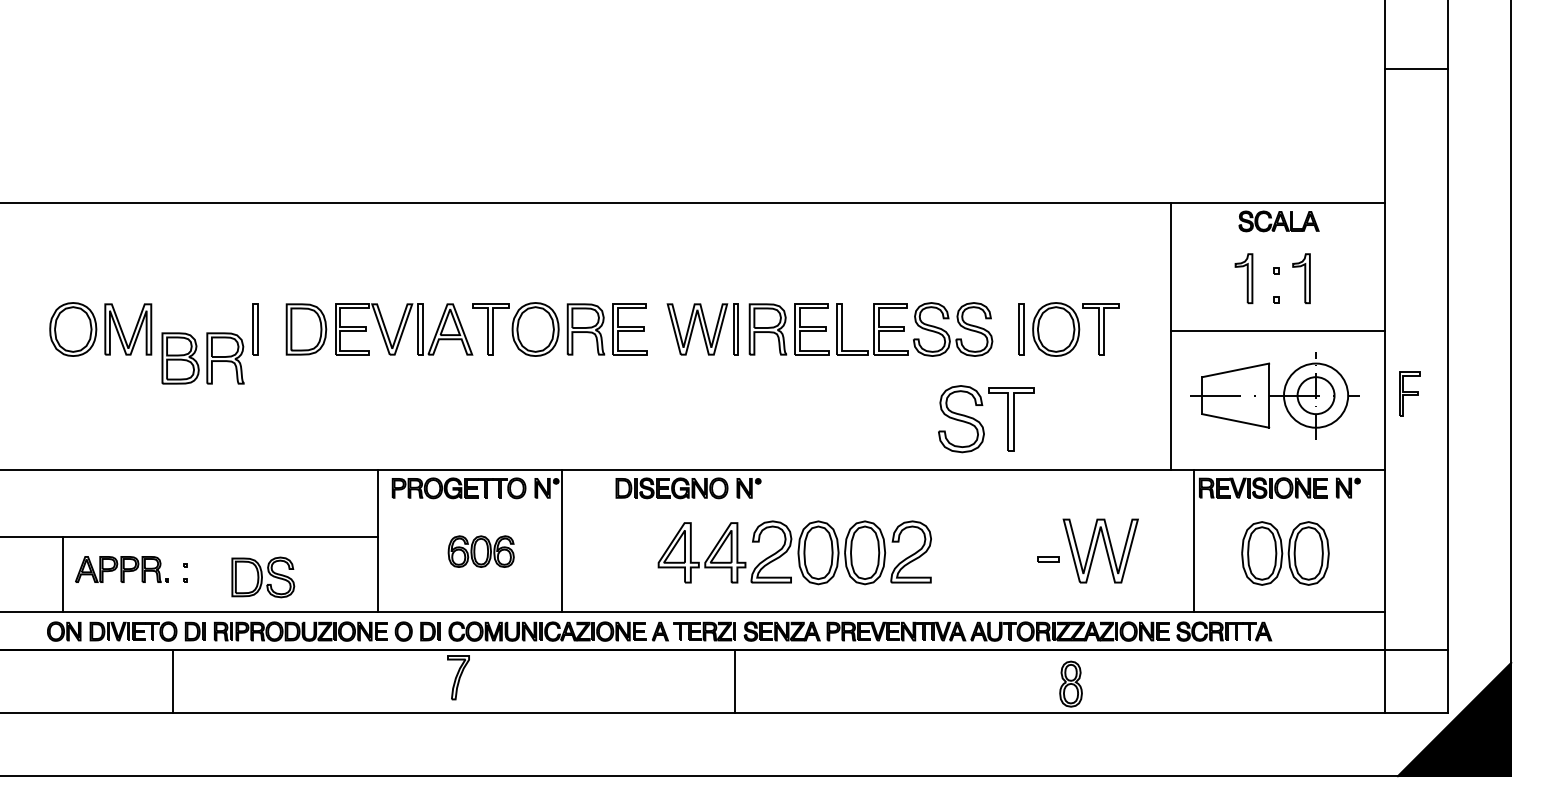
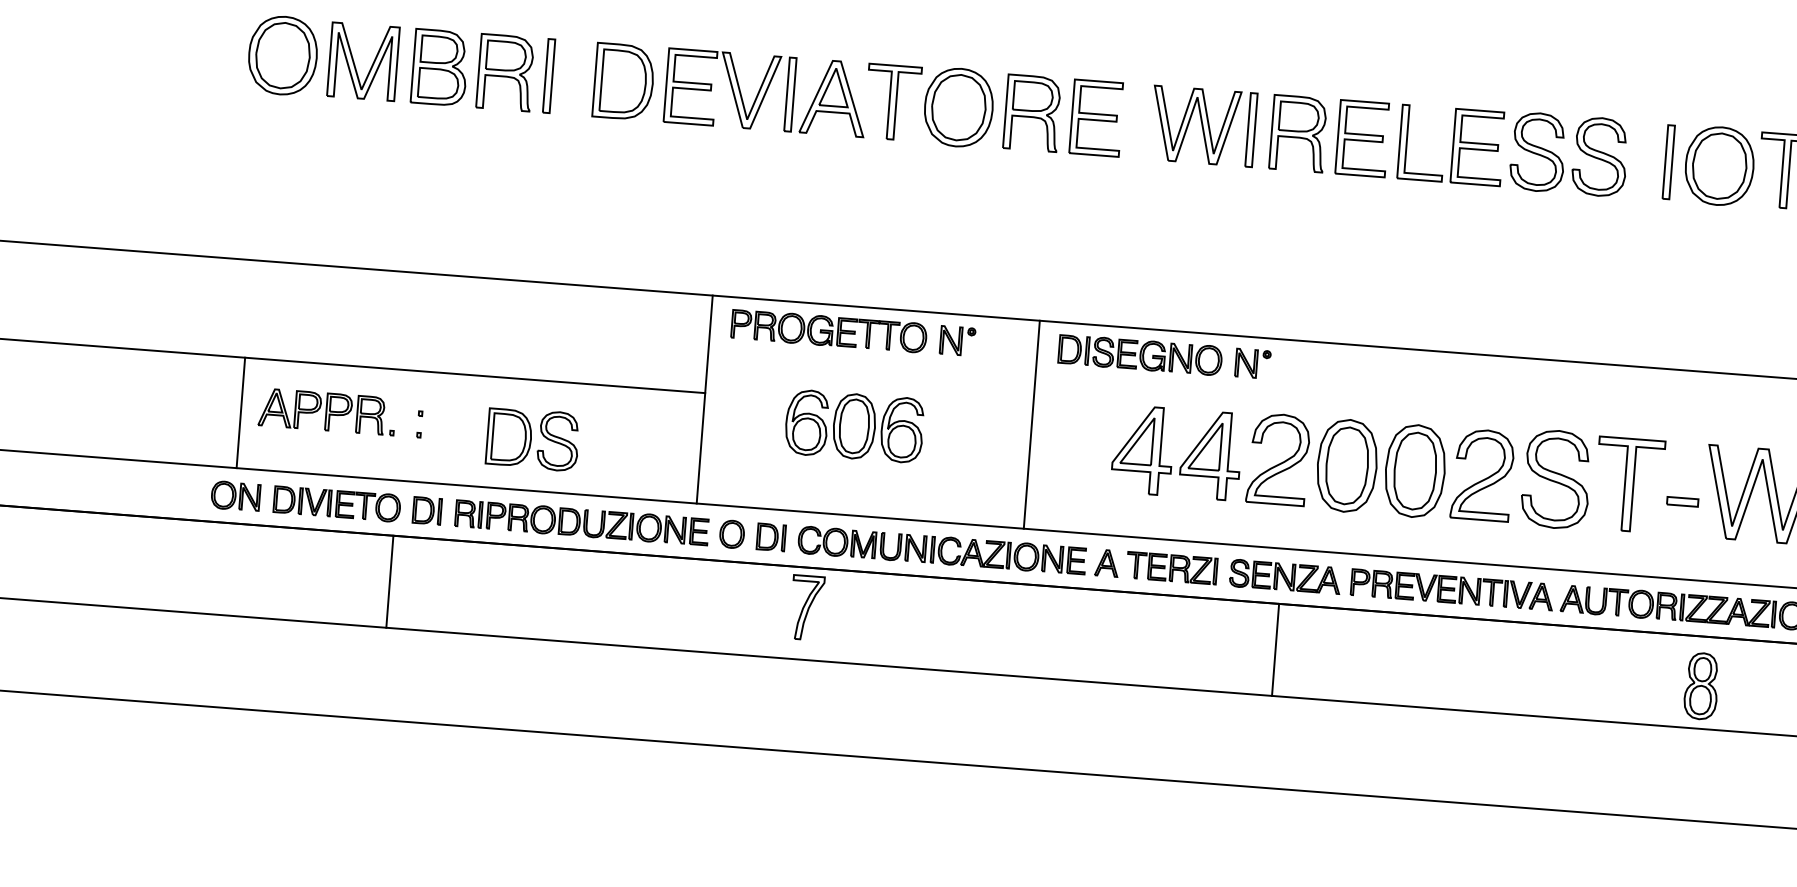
part: (202, 358) -> (471, 70), moved
part: (981, 423) -> (1585, 488), moved
line: (561, 541) -> (1031, 424), moved
part: (480, 551) -> (853, 425), size x1.43
line: (735, 681) -> (1275, 649), moved

